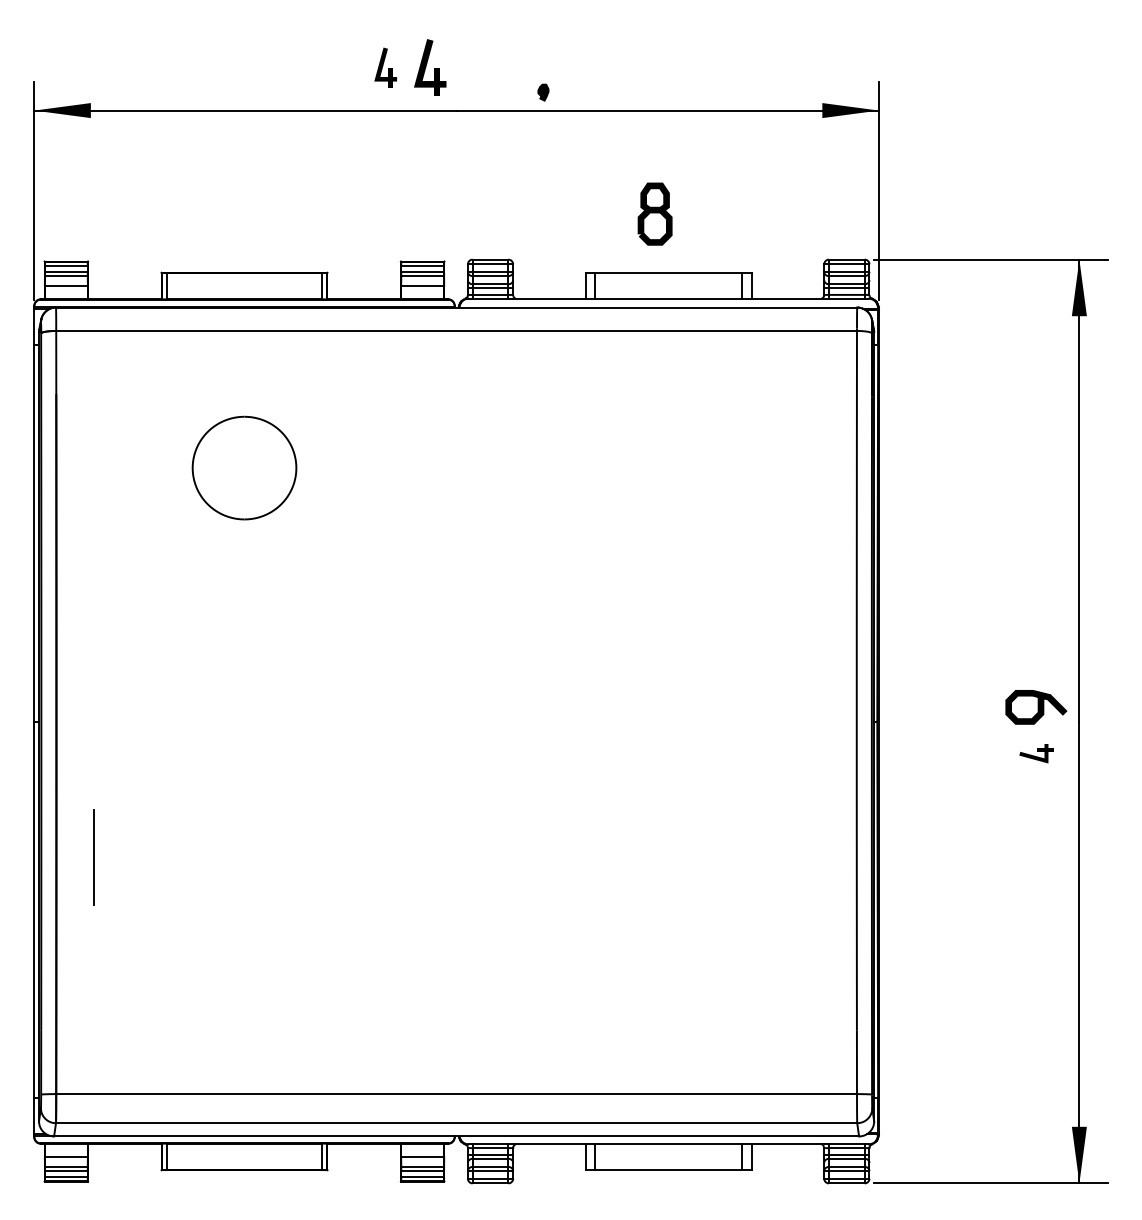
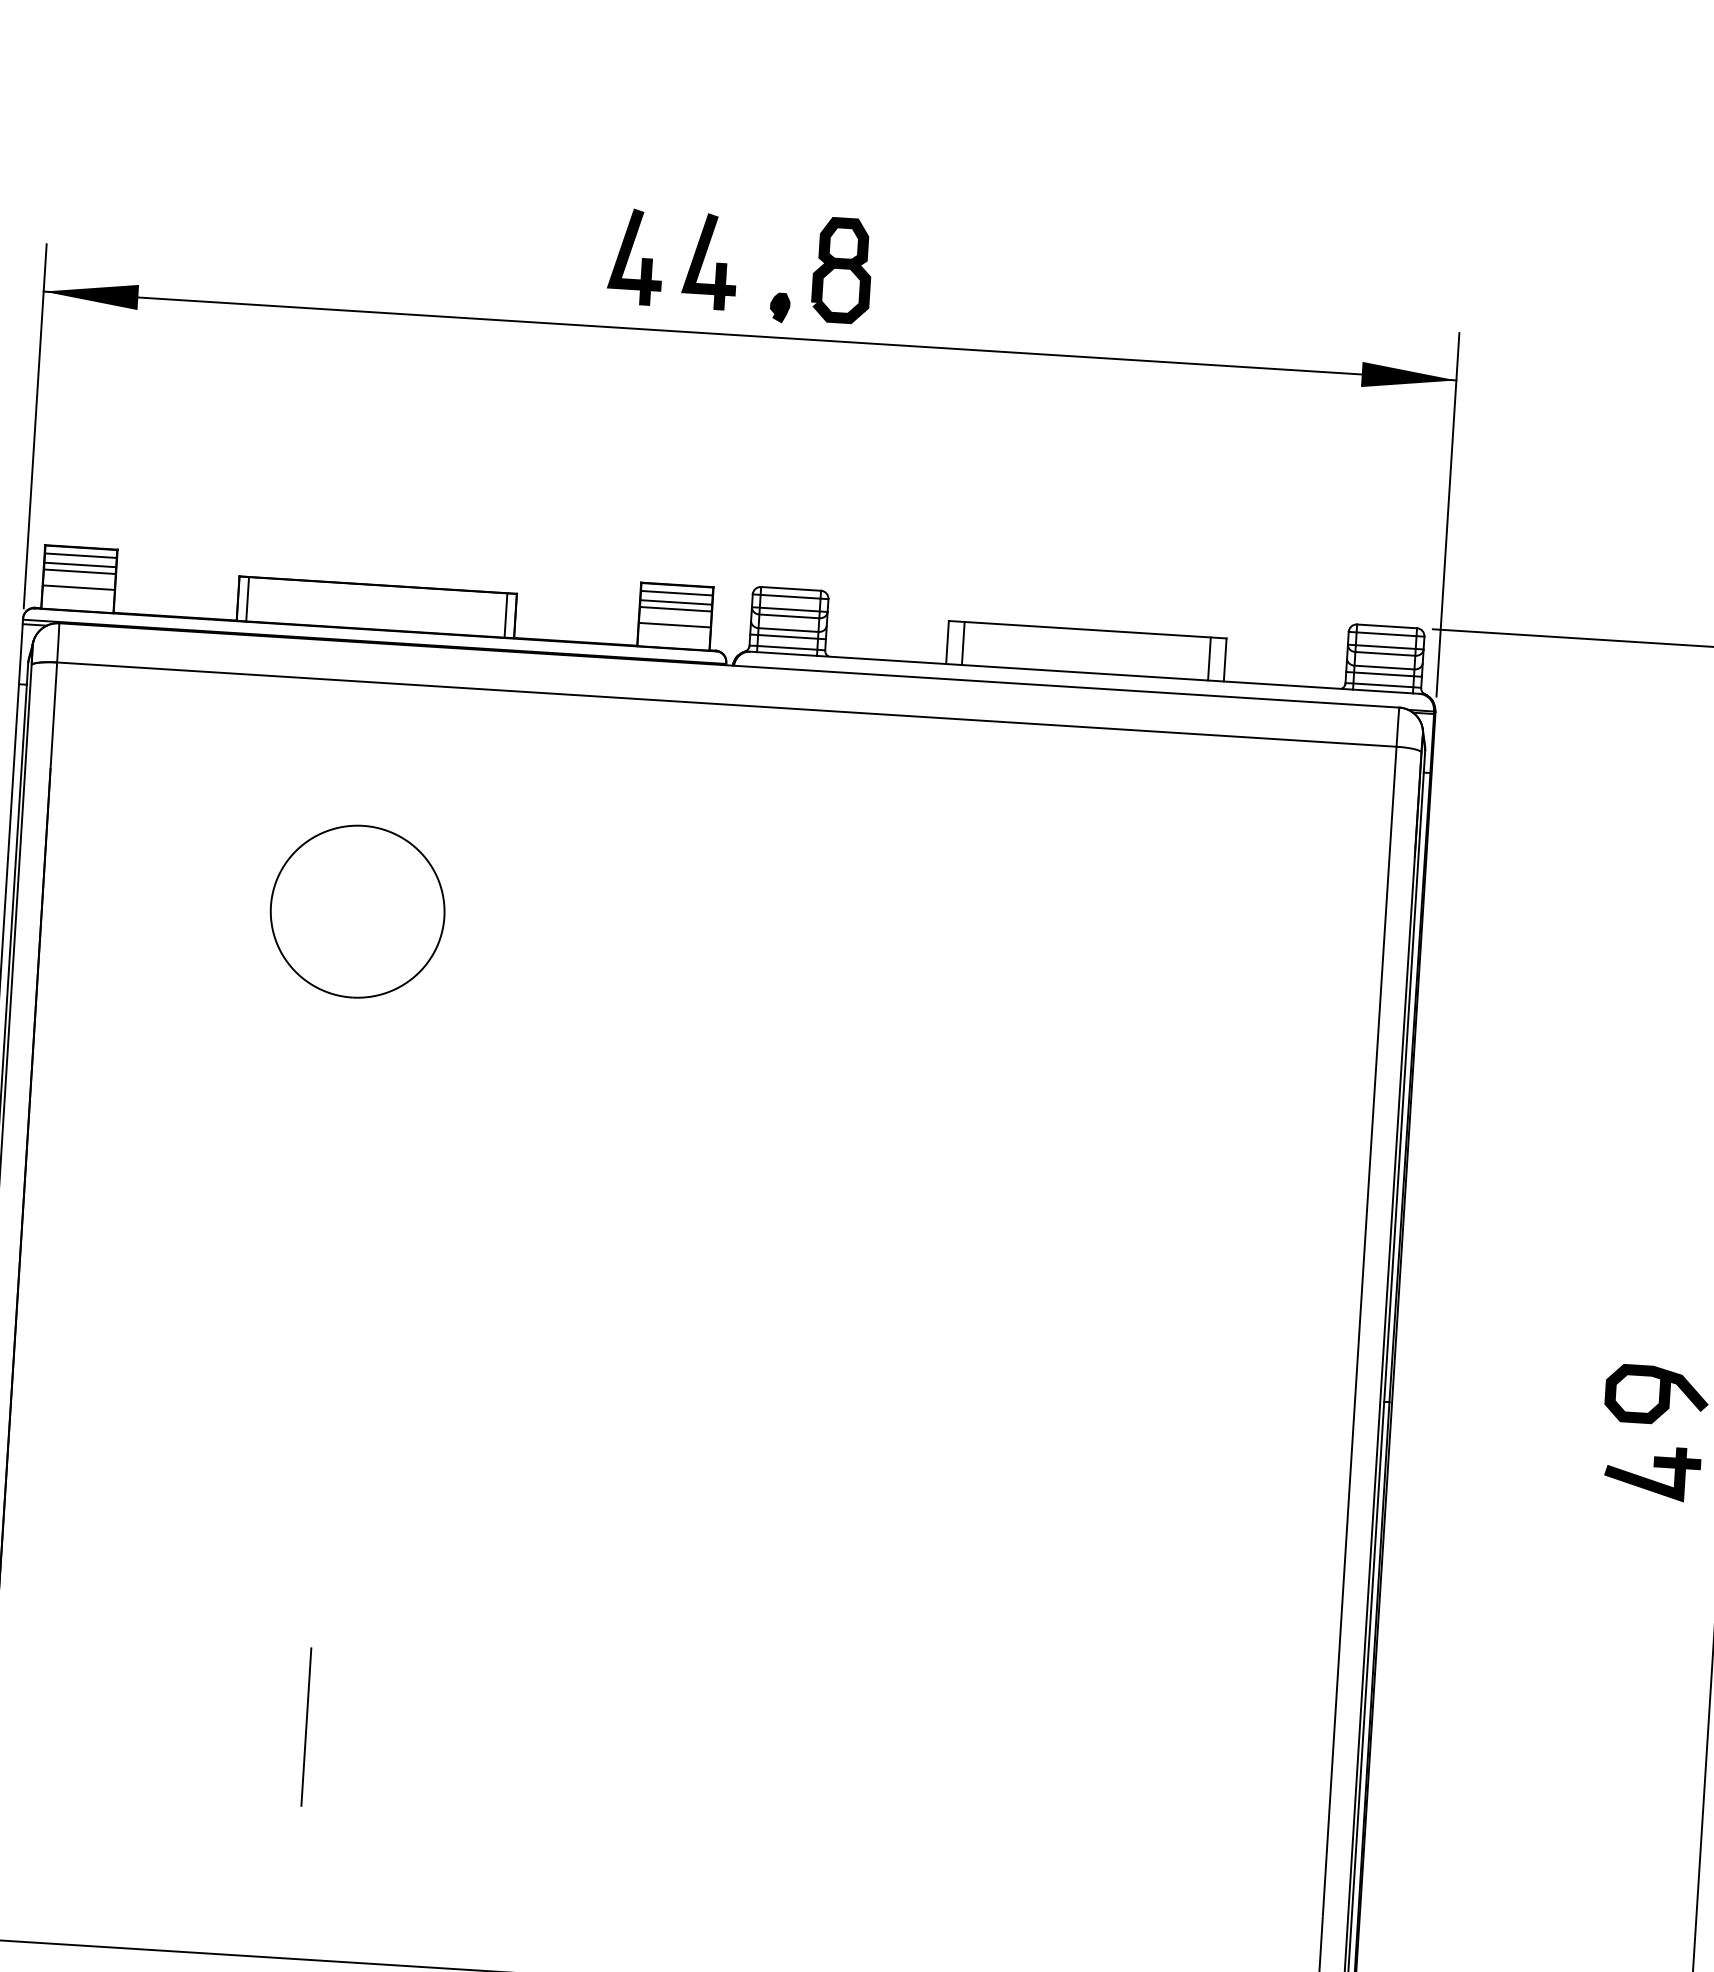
part: (385, 67) -> (635, 256), size x1.43
part: (543, 92) -> (780, 307), moved
part: (654, 213) -> (841, 269), moved
part: (1036, 753) -> (1652, 1472), size x1.67
line: (93, 857) -> (306, 1726), moved

